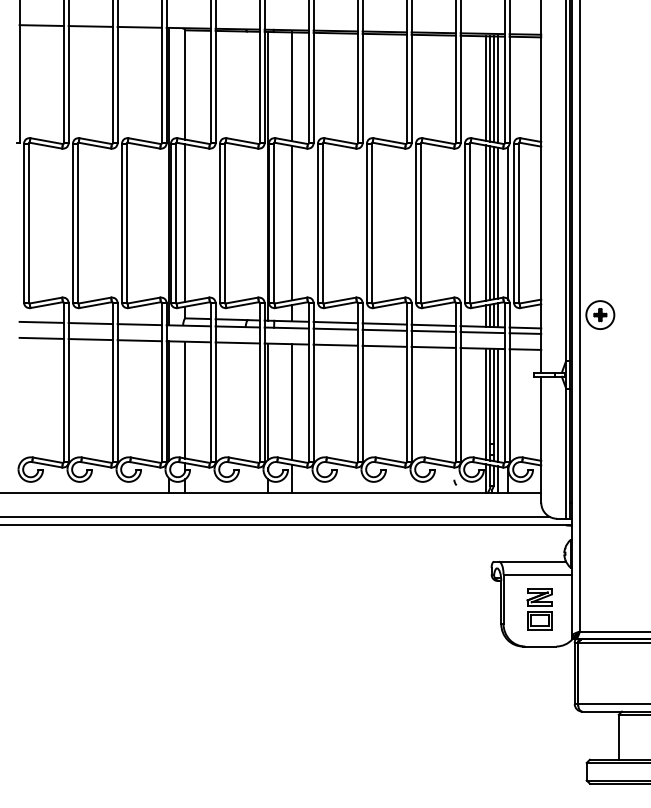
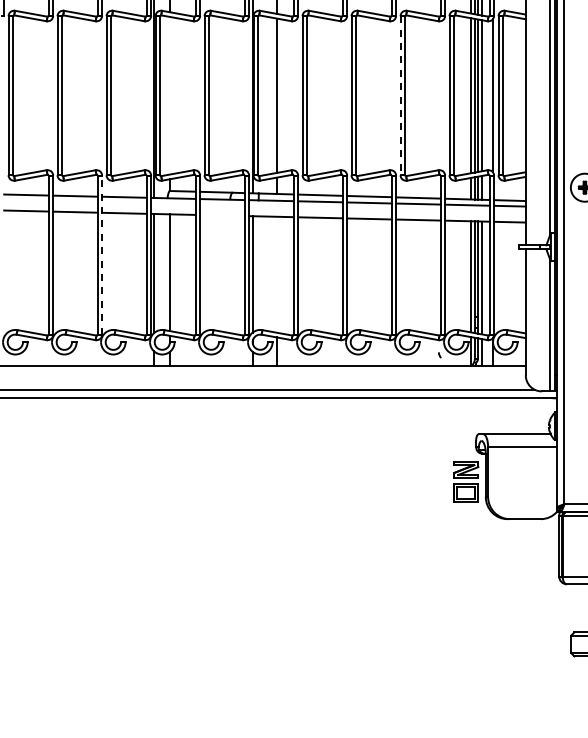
line: (185, 222) -> (170, 95), removed
line: (416, 223) -> (401, 96), solid -> dashed
line: (237, 342) -> (222, 215), removed
line: (117, 382) -> (102, 255), solid -> dashed
line: (292, 402) -> (277, 275), removed
part: (539, 609) -> (466, 482), moved

